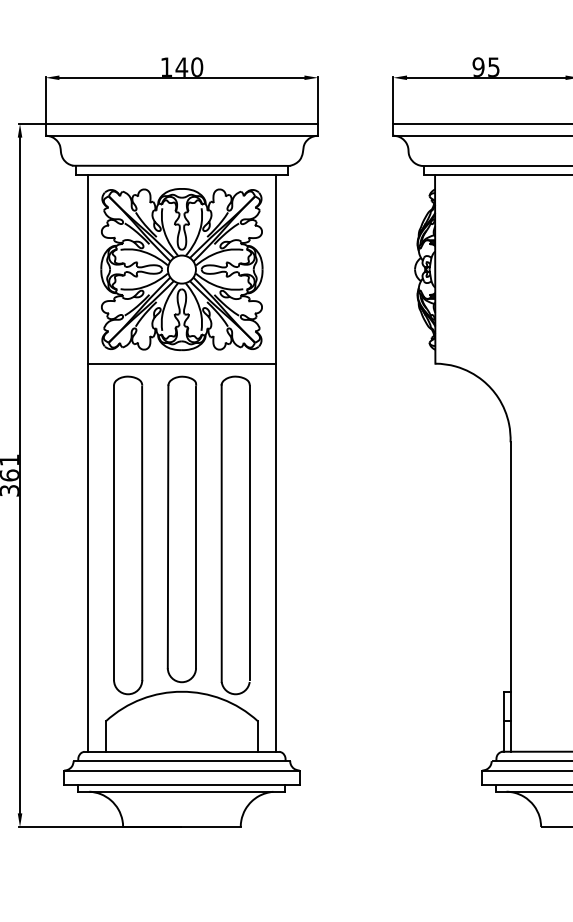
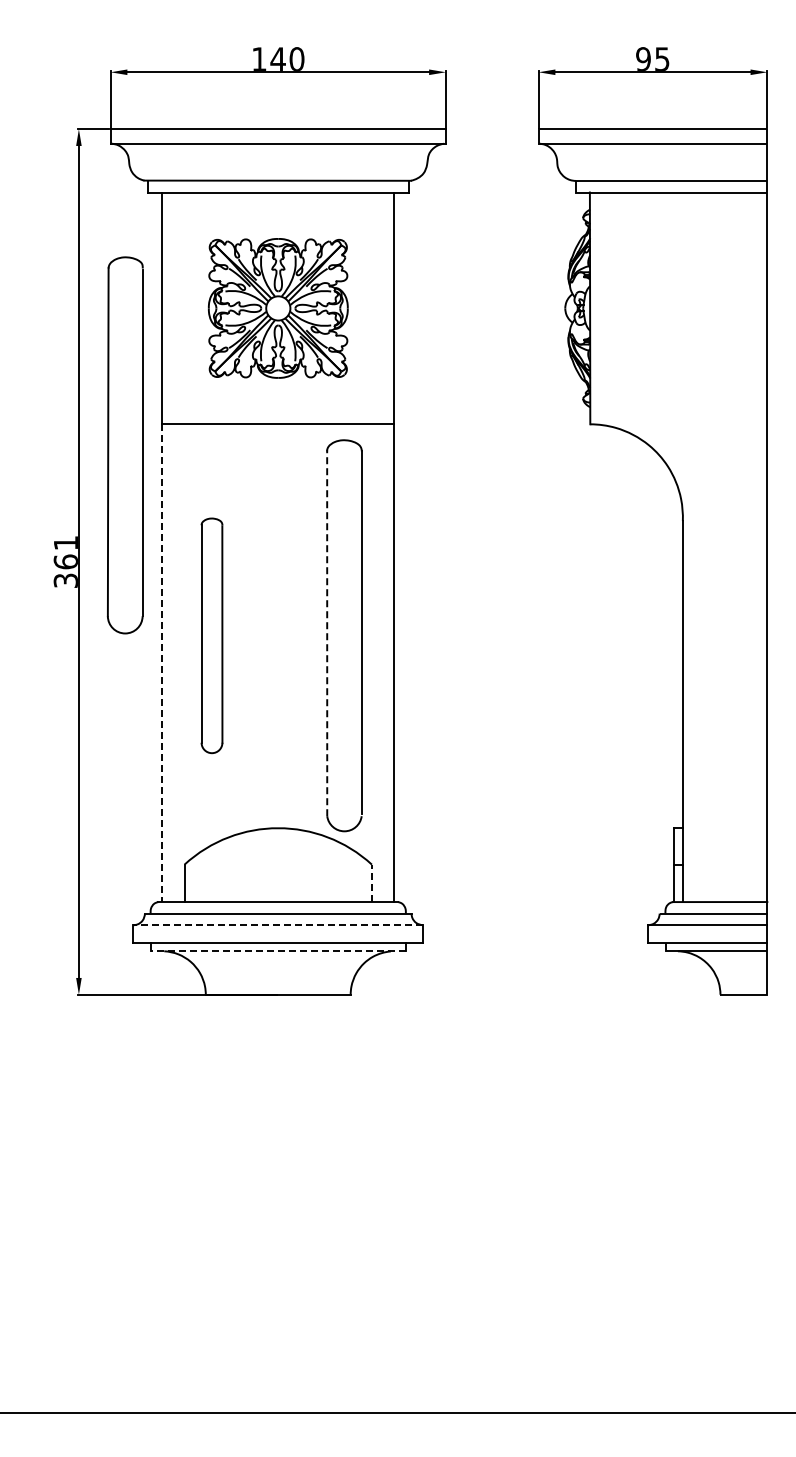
part: (182, 269) -> (278, 308), size x0.7
part: (181, 529) -> (124, 445), moved
line: (221, 533) -> (327, 633), solid -> dashed
part: (127, 535) -> (211, 635), size x0.6
line: (87, 557) -> (162, 663), solid -> dashed
line: (257, 736) -> (371, 883), solid -> dashed
line: (182, 770) -> (278, 925), solid -> dashed
line: (181, 791) -> (277, 951), solid -> dashed

